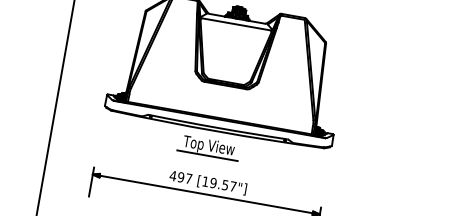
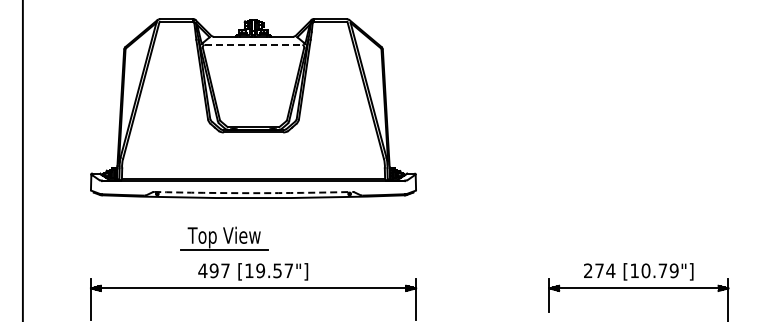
line: (236, 24) -> (253, 44), solid -> dashed
arc: (218, 128) -> (253, 193), solid -> dashed
part: (208, 147) -> (224, 238), moved

